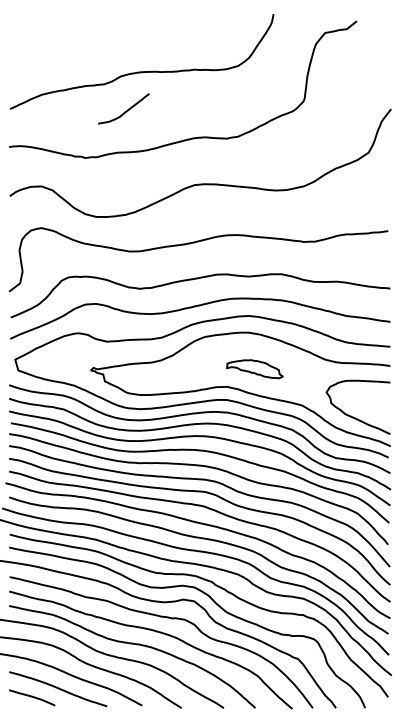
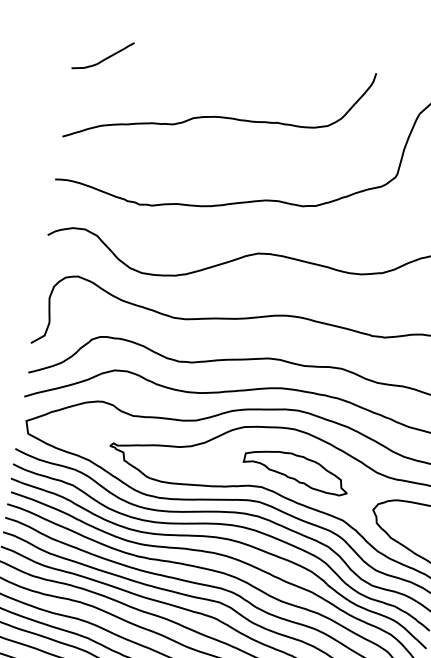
curve: (124, 111) -> (103, 58), moved
part: (254, 369) -> (295, 472), size x1.67

